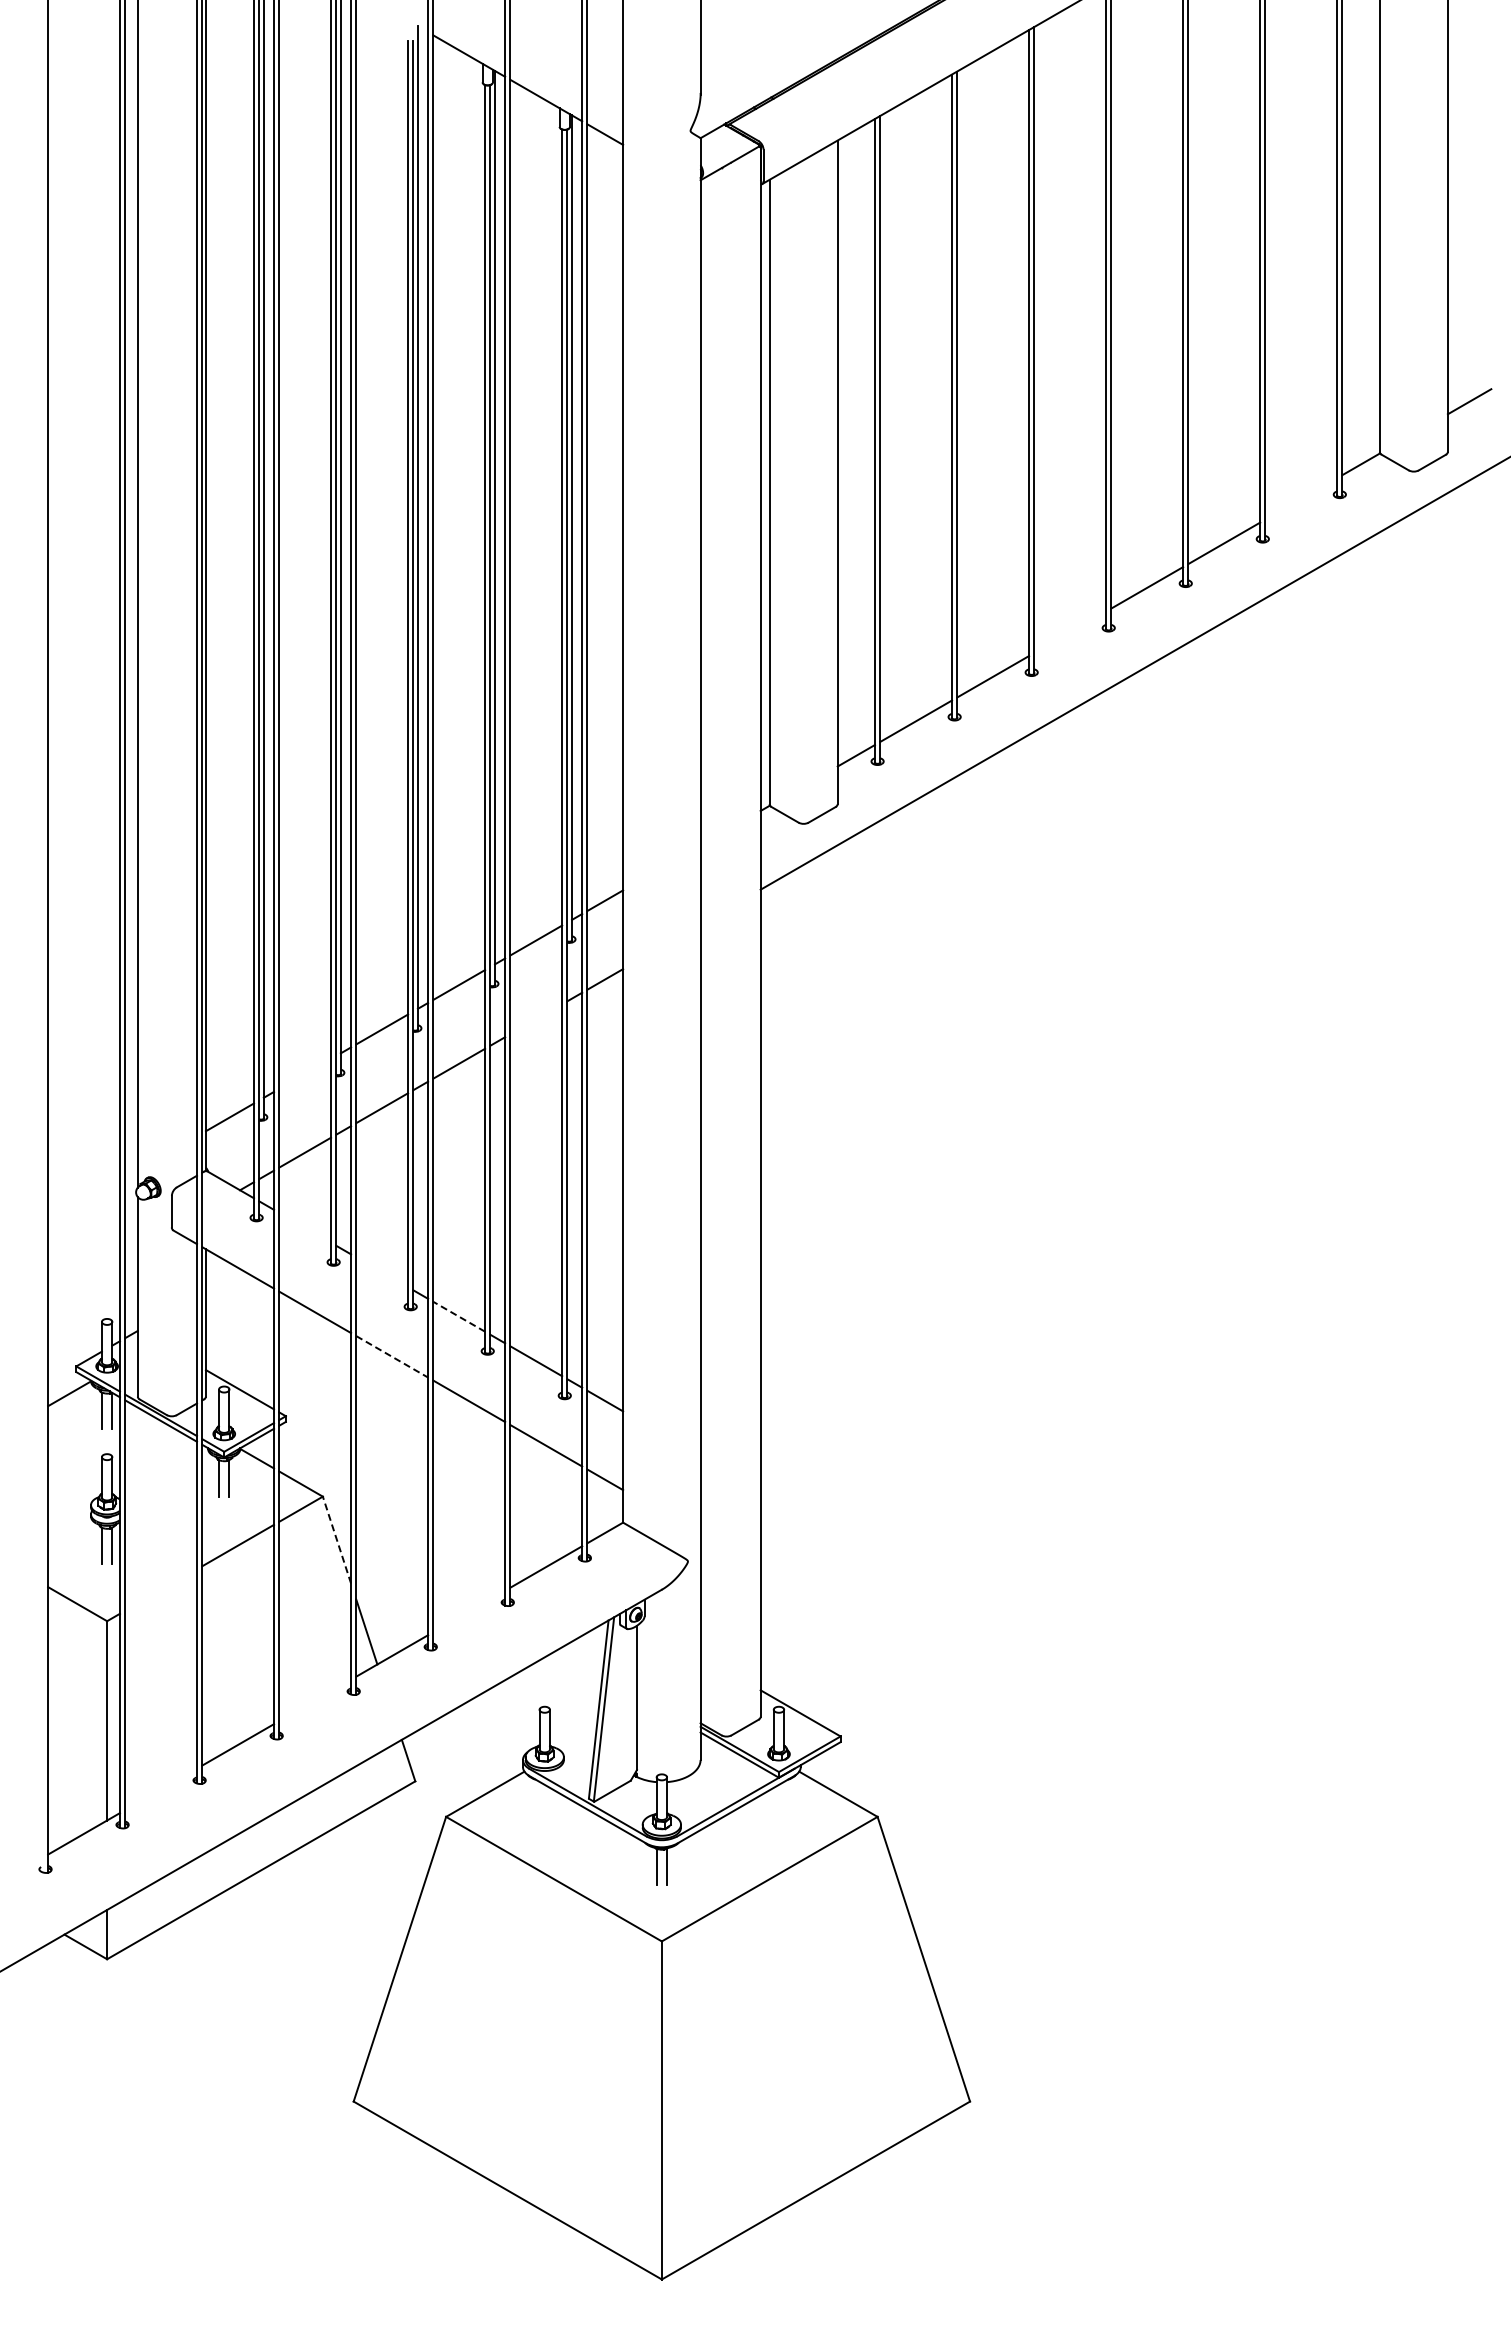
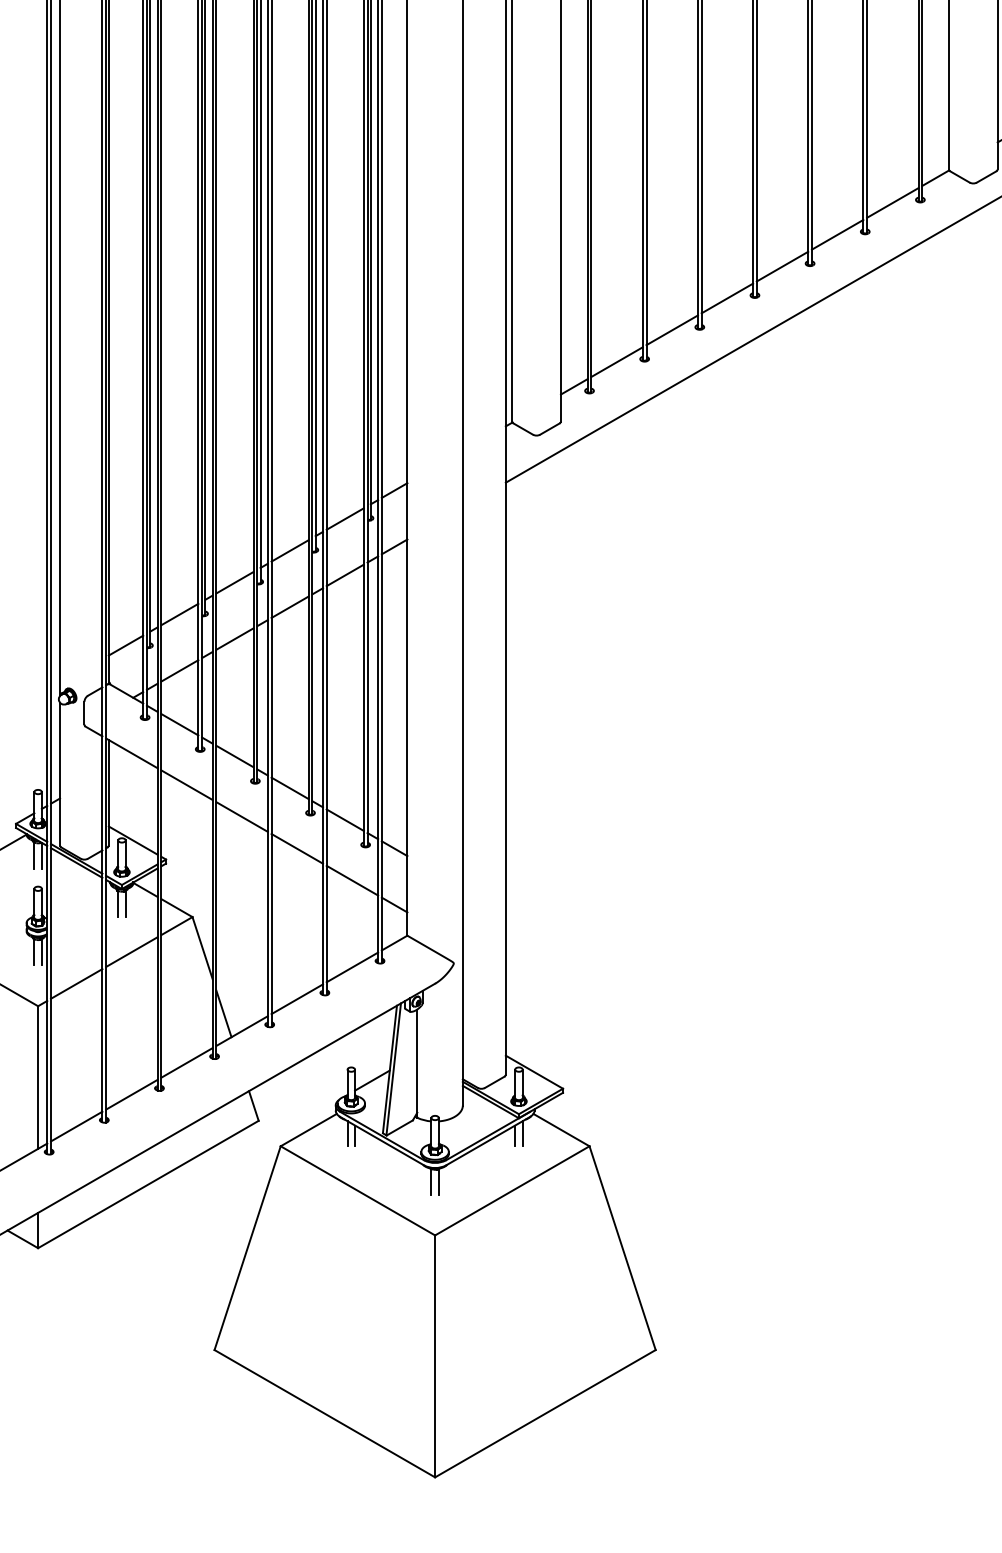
line: (1301, 498) -> (892, 202), added
line: (1070, 632) -> (727, 298), added
line: (536, 1019) -> (345, 575), added
line: (305, 1073) -> (180, 614), added
line: (305, 1227) -> (180, 724), added
line: (382, 1272) -> (235, 756), added
line: (459, 1316) -> (290, 788), dashed -> solid
line: (392, 1357) -> (242, 817), dashed -> solid
line: (336, 1540) -> (202, 948), dashed -> solid
line: (160, 1589) -> (76, 983), added
line: (469, 1611) -> (297, 999), added
line: (315, 1700) -> (187, 1062), added
line: (574, 1725) -> (372, 1080), added
line: (160, 1789) -> (76, 1126), added
line: (539, 1798) -> (347, 1133), added
line: (784, 1798) -> (522, 1133), added
line: (550, 1801) -> (355, 1135), added
line: (773, 1801) -> (515, 1135), added

